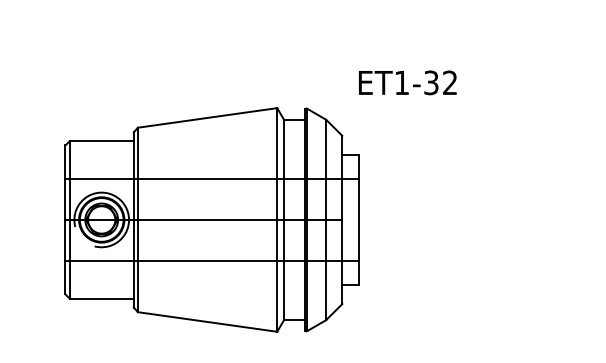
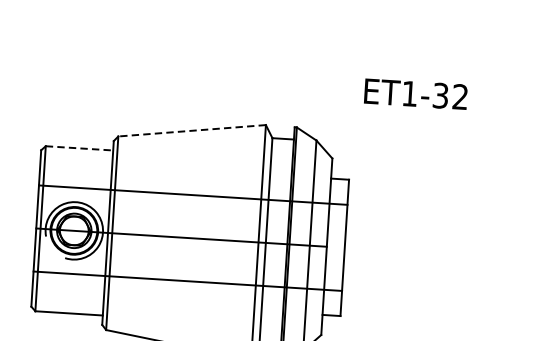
text: (407, 82) -> (415, 93), moved
line: (207, 118) -> (192, 131), solid -> dashed
line: (102, 141) -> (80, 148), solid -> dashed

